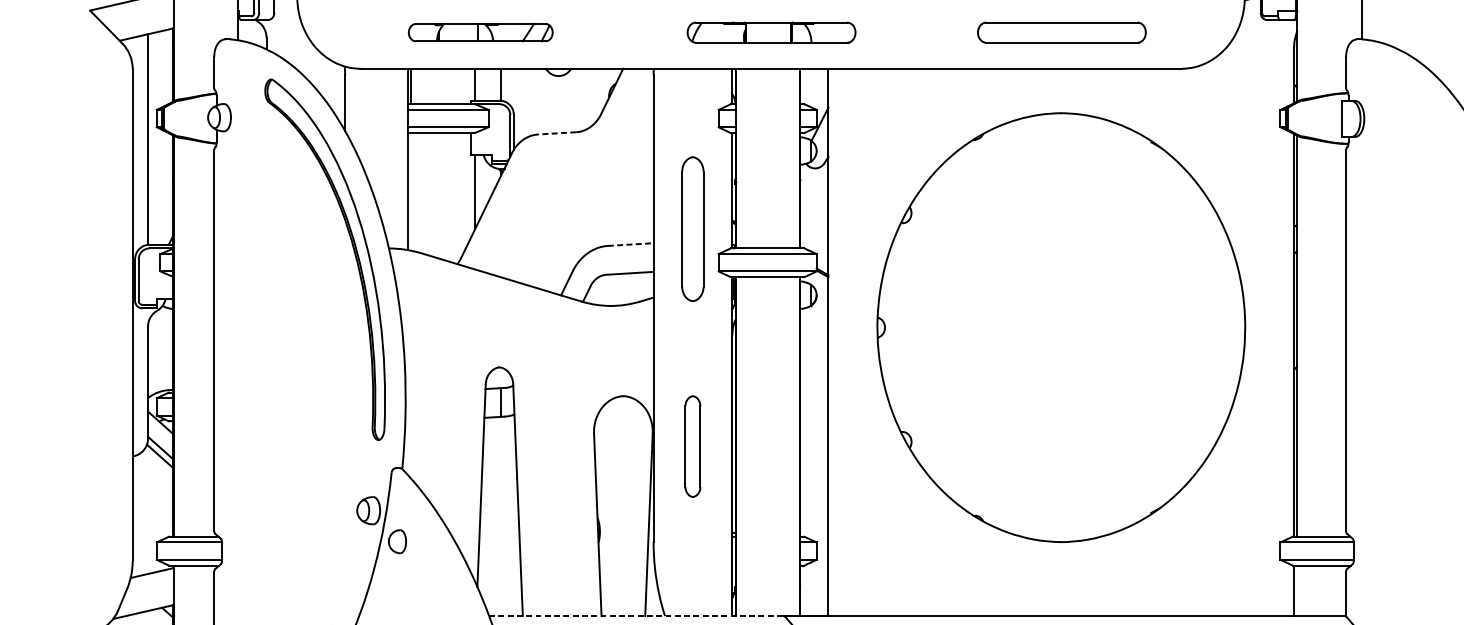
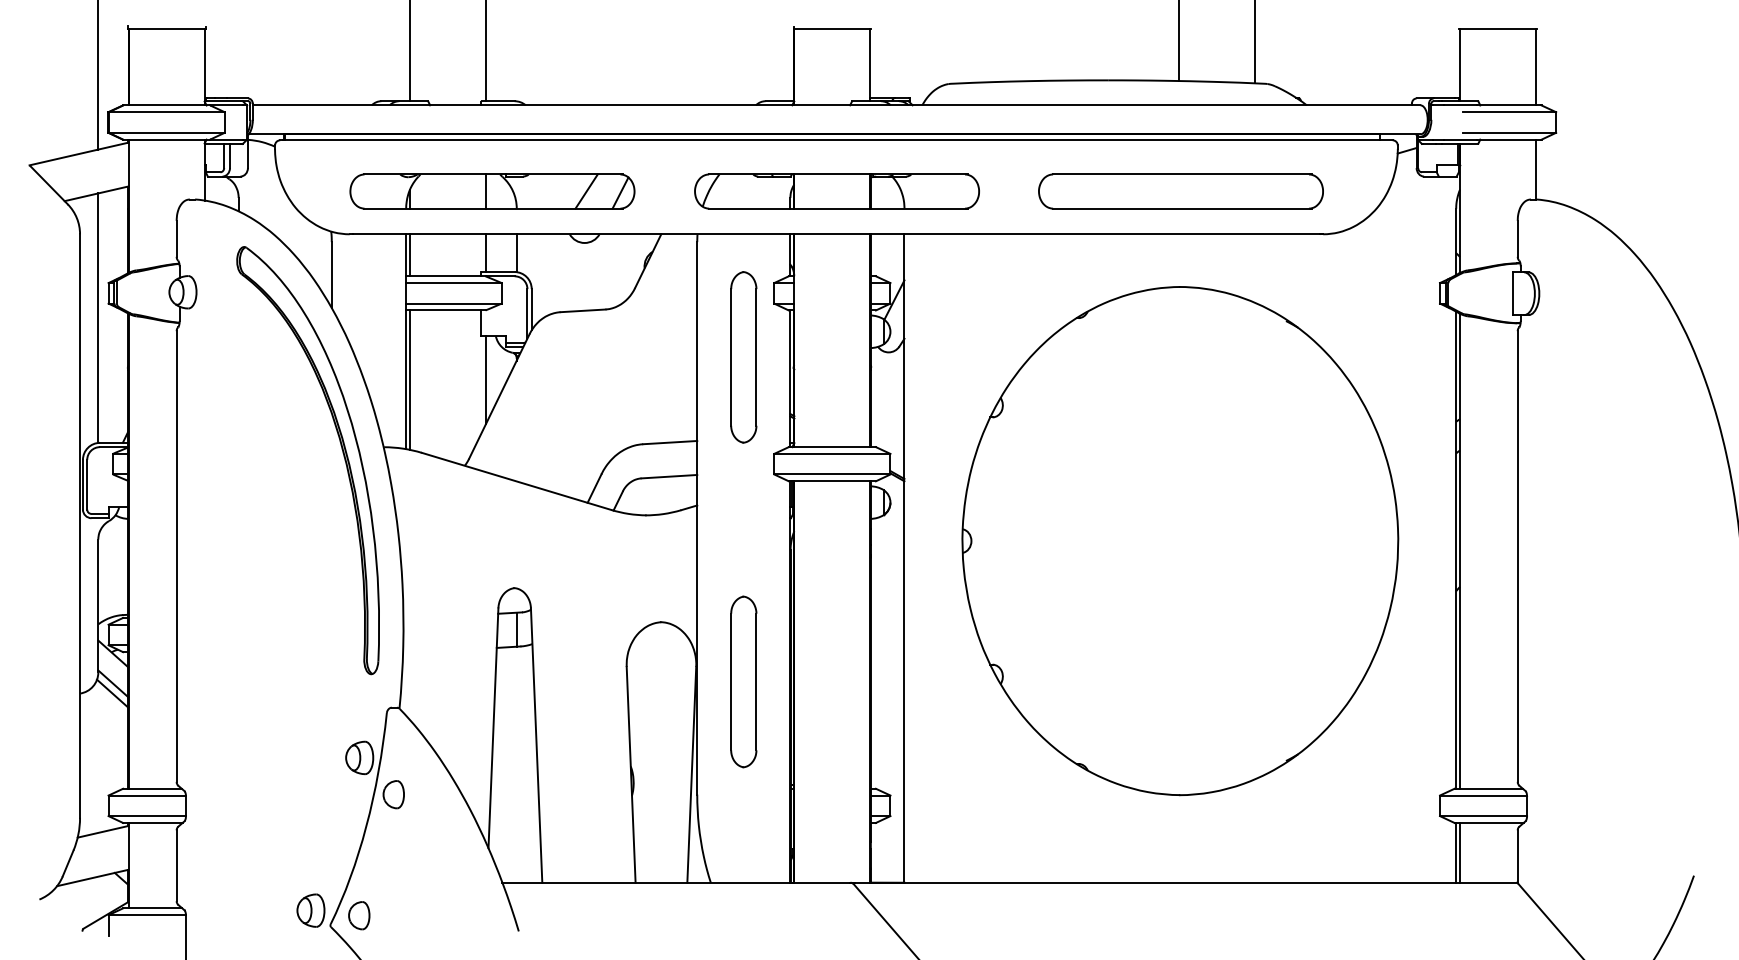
part: (480, 32) -> (492, 191), size x1.67
part: (771, 32) -> (836, 191), size x1.43
part: (1061, 32) -> (1180, 191), size x1.43
line: (557, 133) -> (583, 310), dashed -> solid
line: (411, 191) -> (410, 379), added
part: (692, 229) -> (743, 357), moved
line: (631, 244) -> (670, 442), dashed -> solid
part: (692, 446) -> (743, 681), size x1.43
line: (1297, 590) -> (1460, 852), added
line: (636, 615) -> (676, 882), dashed -> solid

